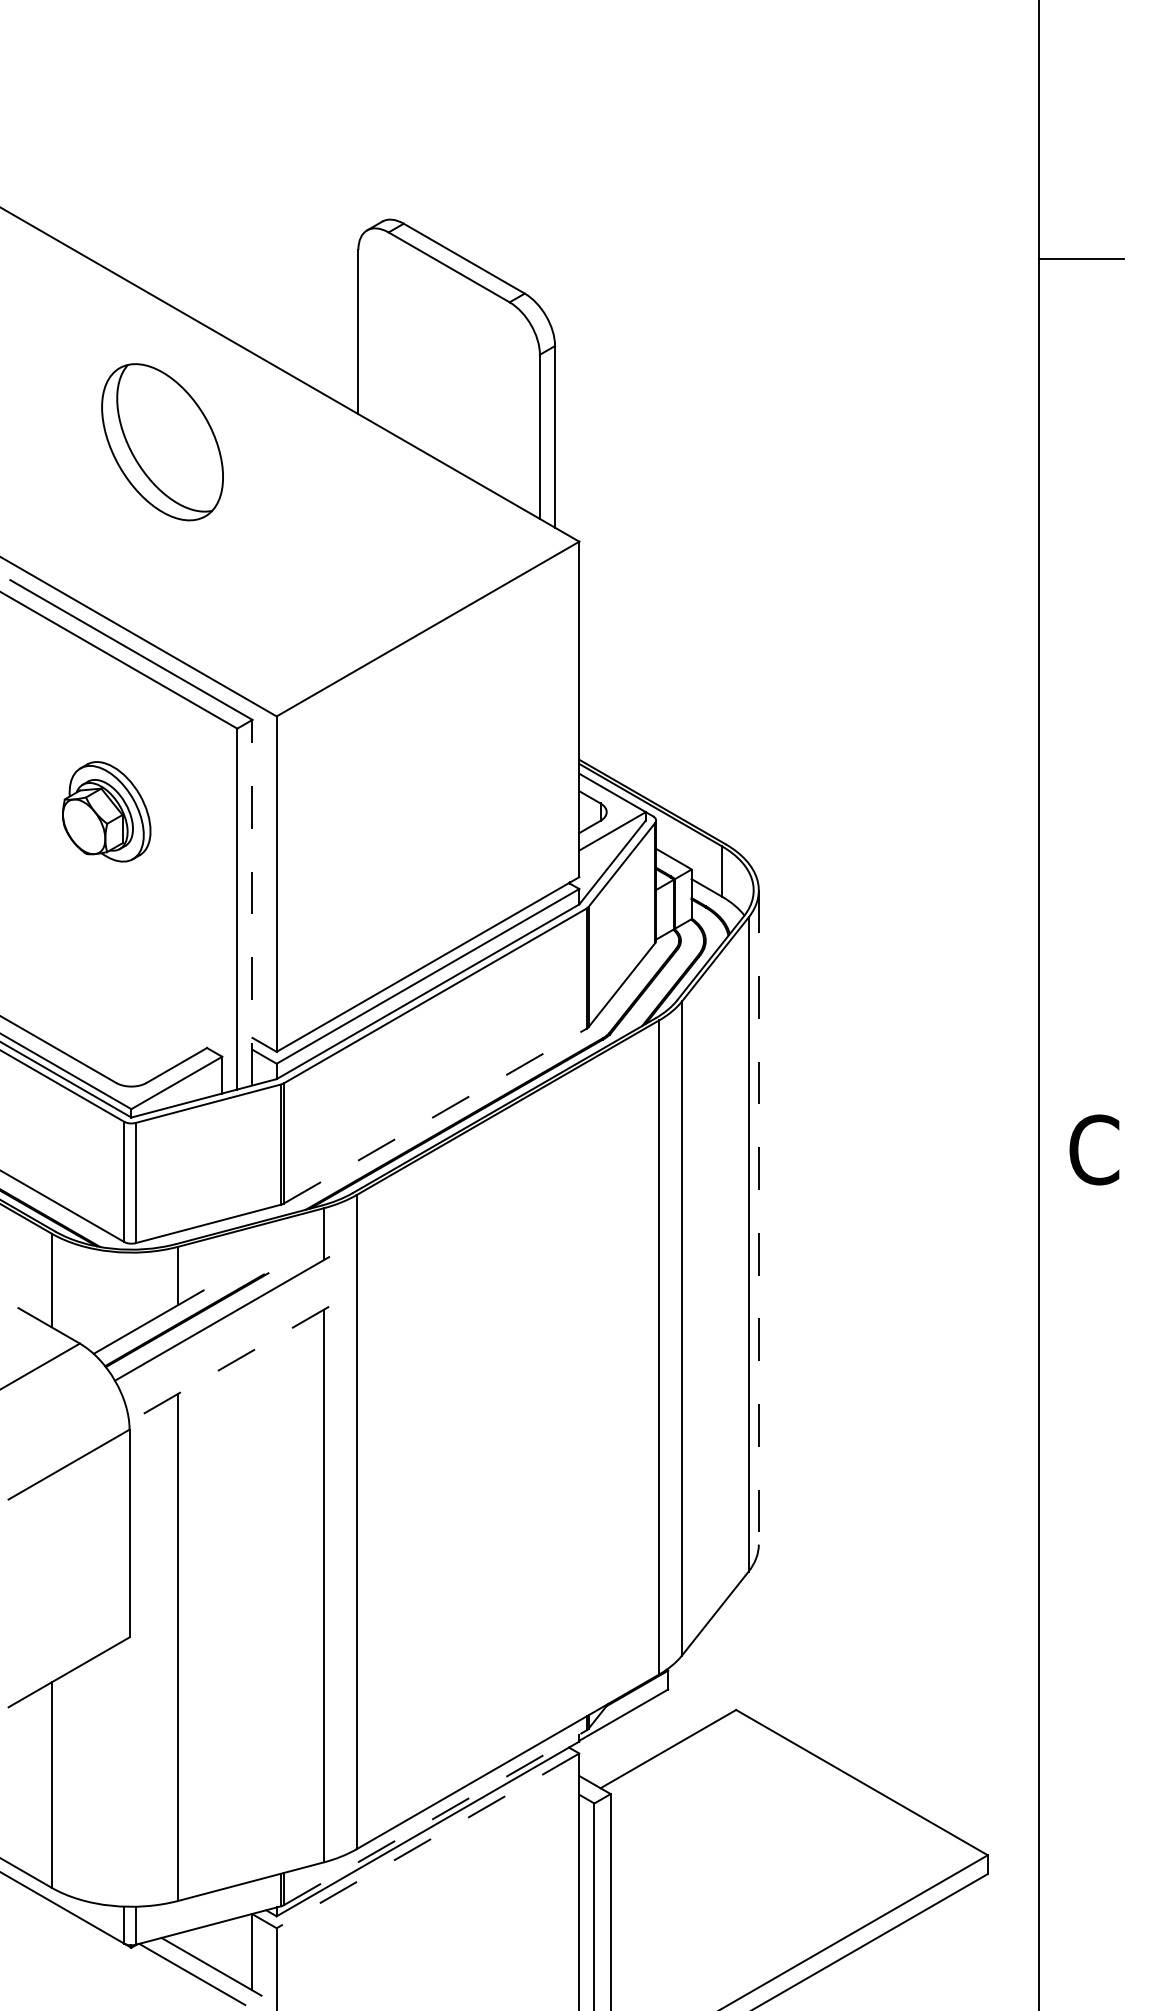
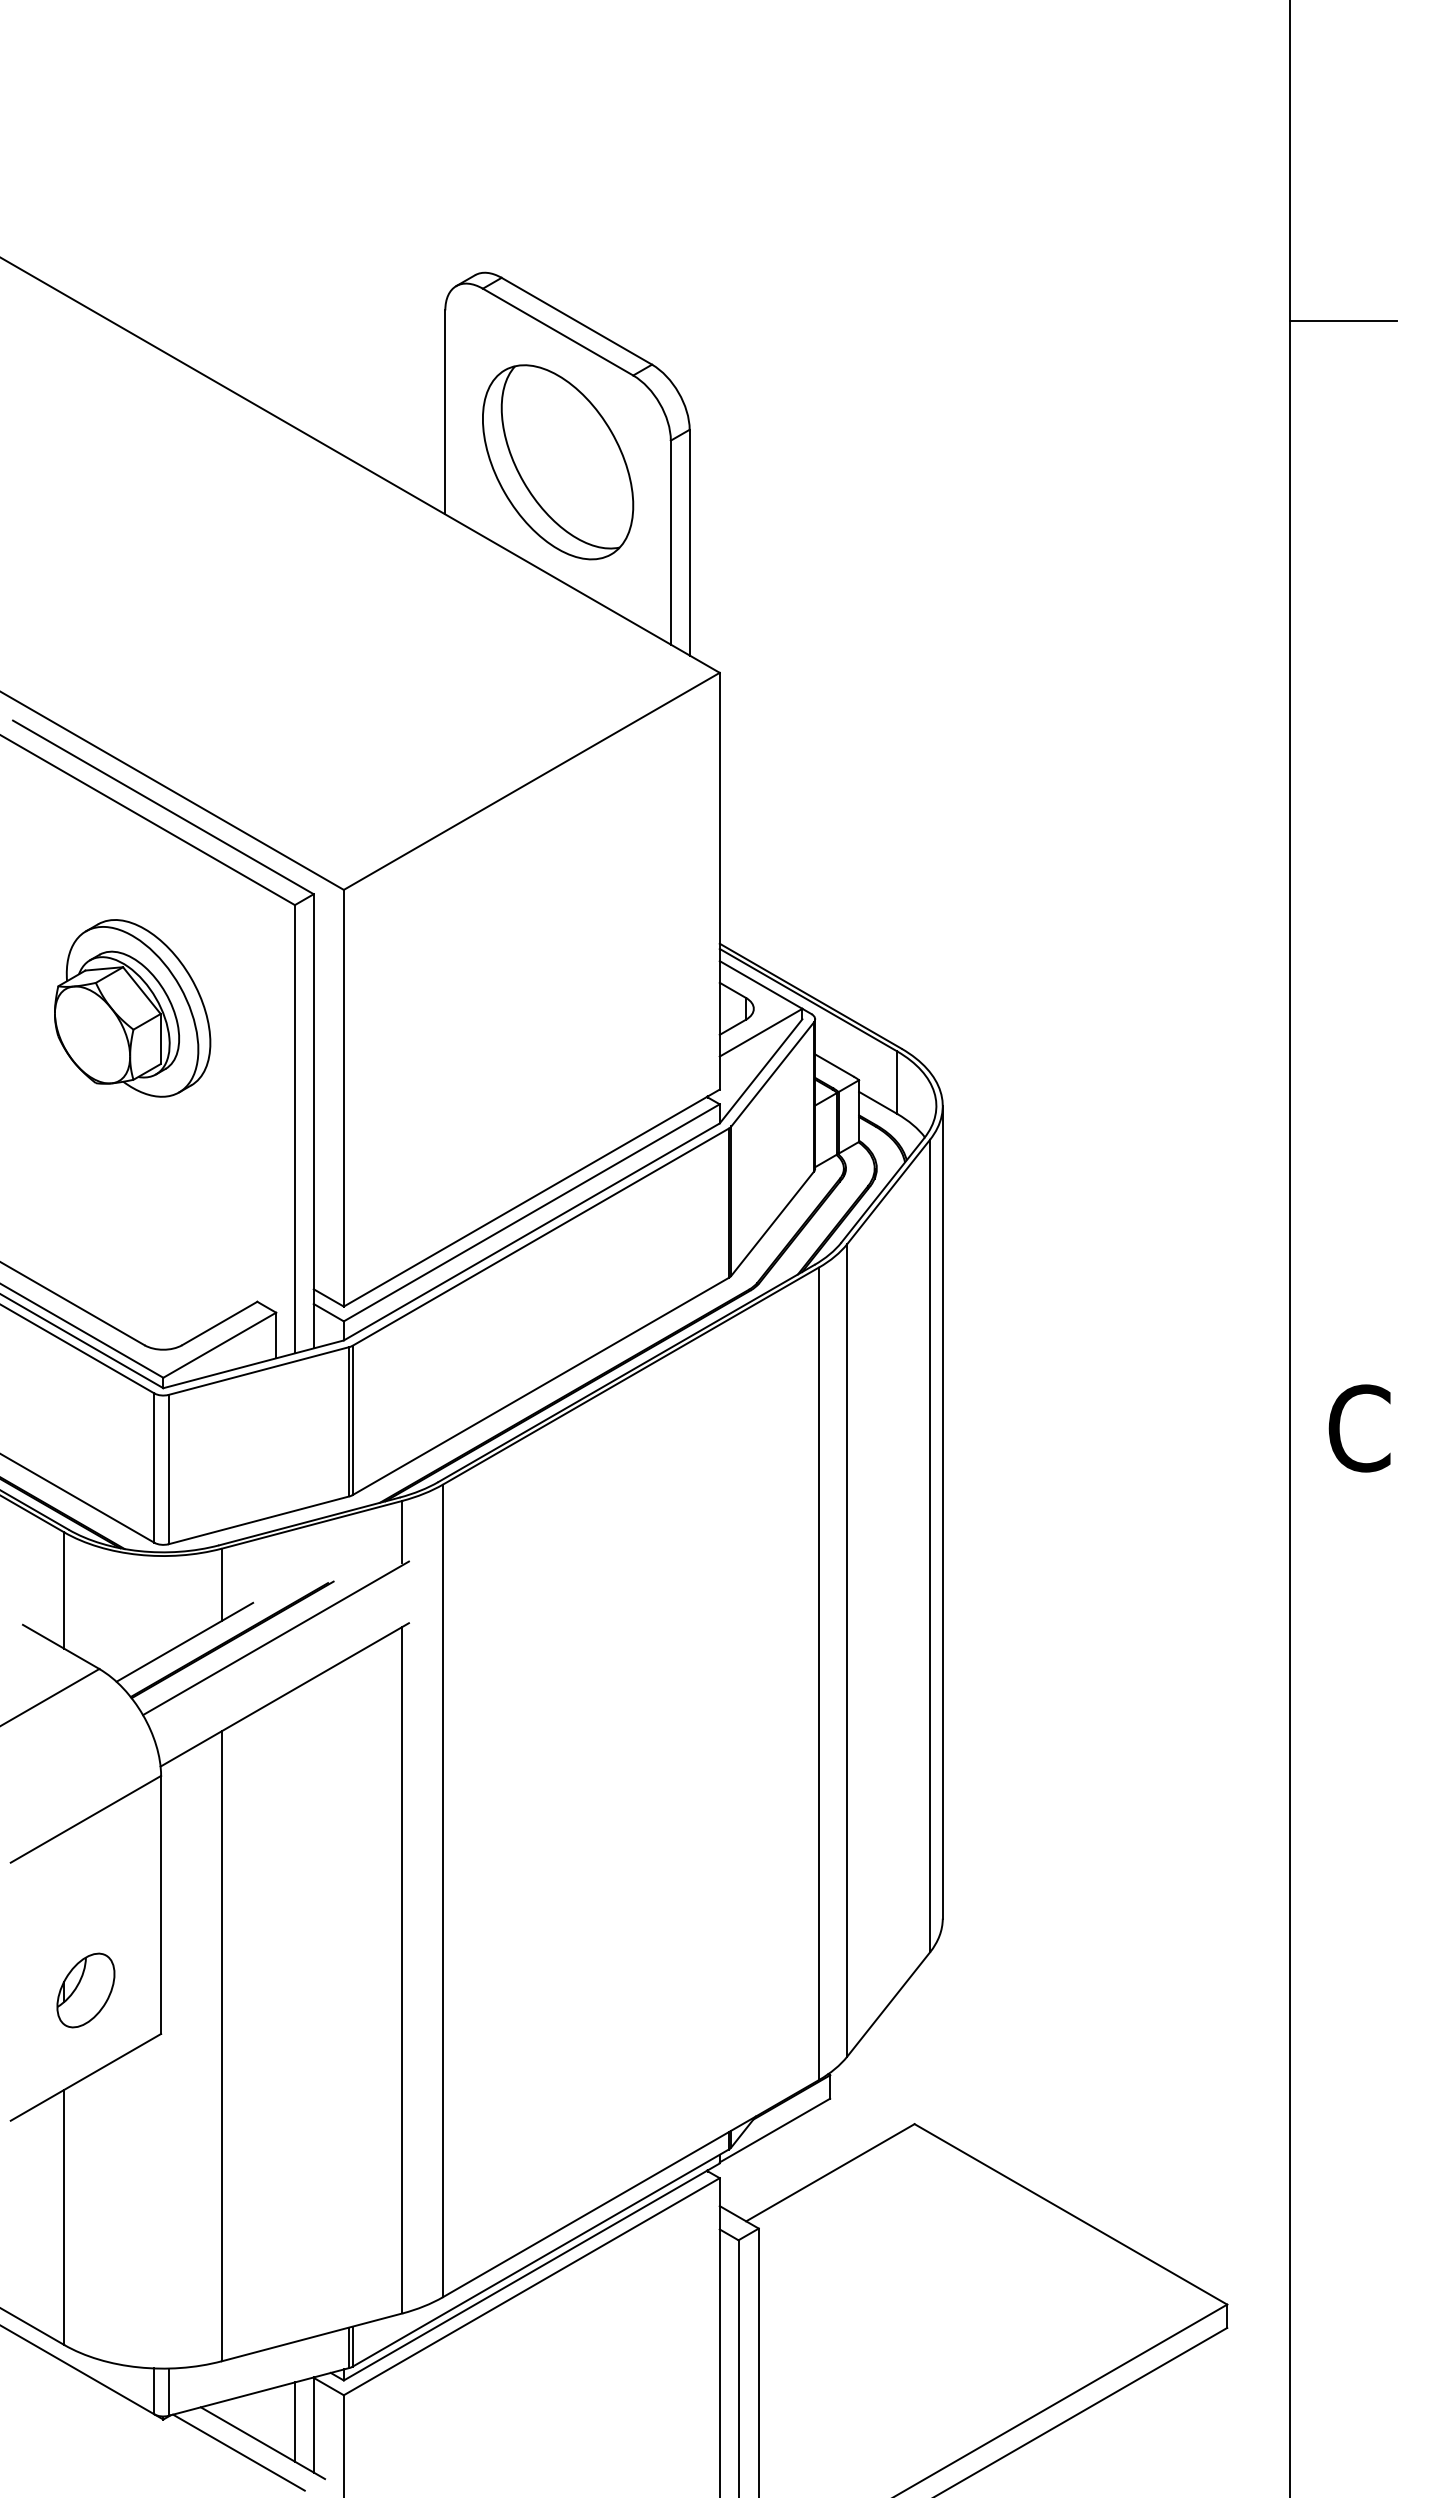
part: (162, 442) -> (558, 462), moved
part: (106, 811) -> (132, 1008), size x1.43
line: (252, 902) -> (313, 1120), dashed -> solid
line: (435, 1116) -> (541, 1386), dashed -> solid
line: (758, 1217) -> (942, 1512), dashed -> solid
line: (228, 1364) -> (284, 1695), dashed -> solid
part: (68, 1602) -> (85, 1990), added
line: (435, 1817) -> (541, 2257), dashed -> solid
line: (427, 1840) -> (531, 2286), dashed -> solid
line: (236, 1949) -> (294, 2421), added

